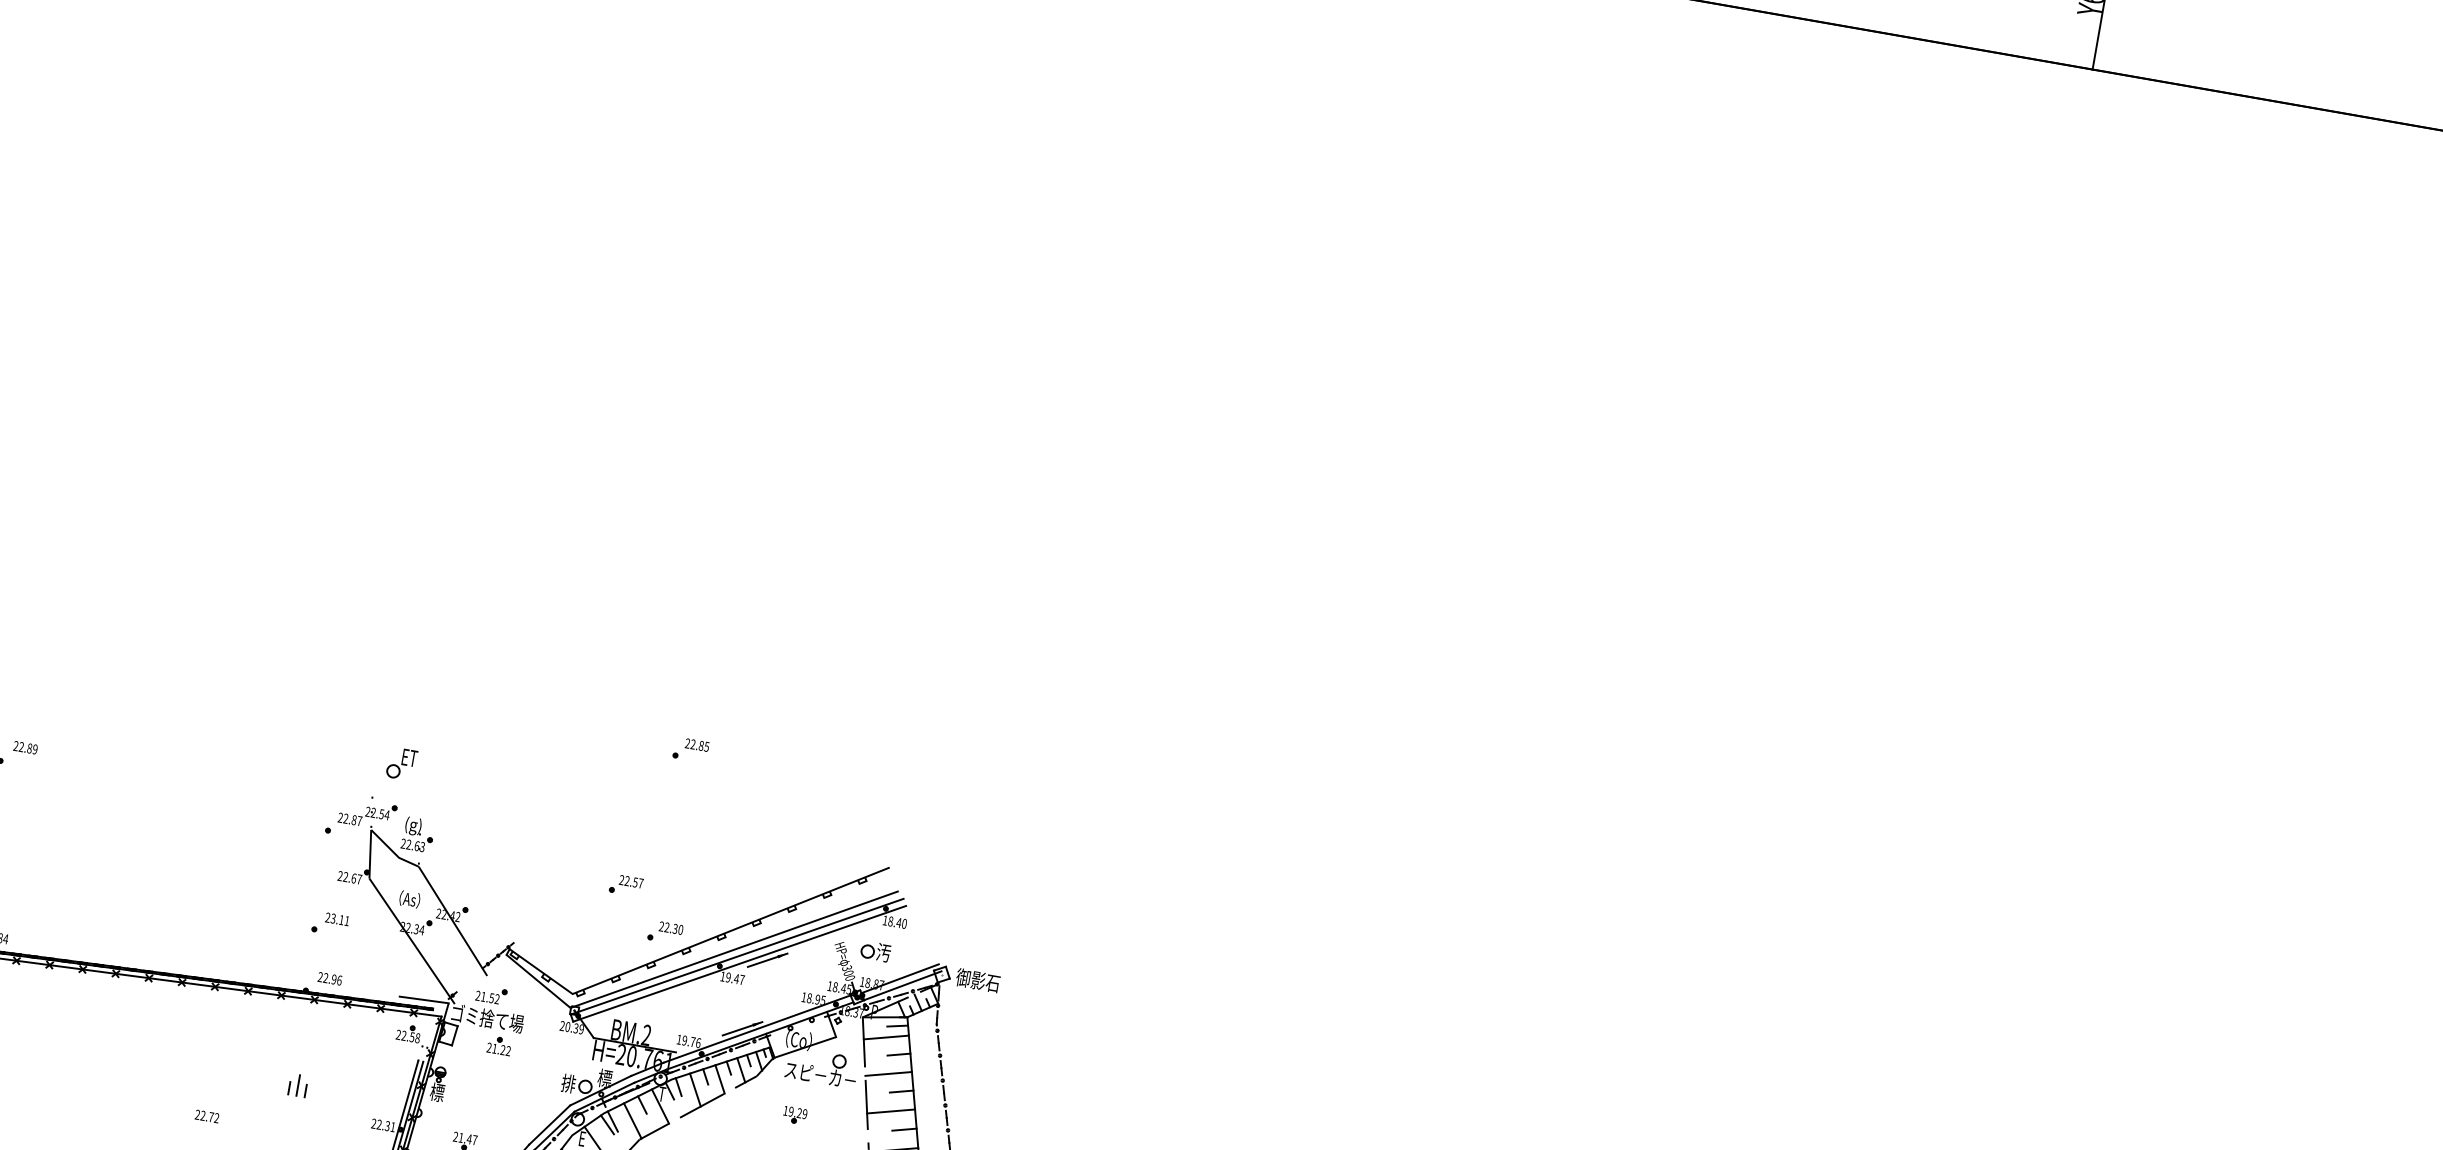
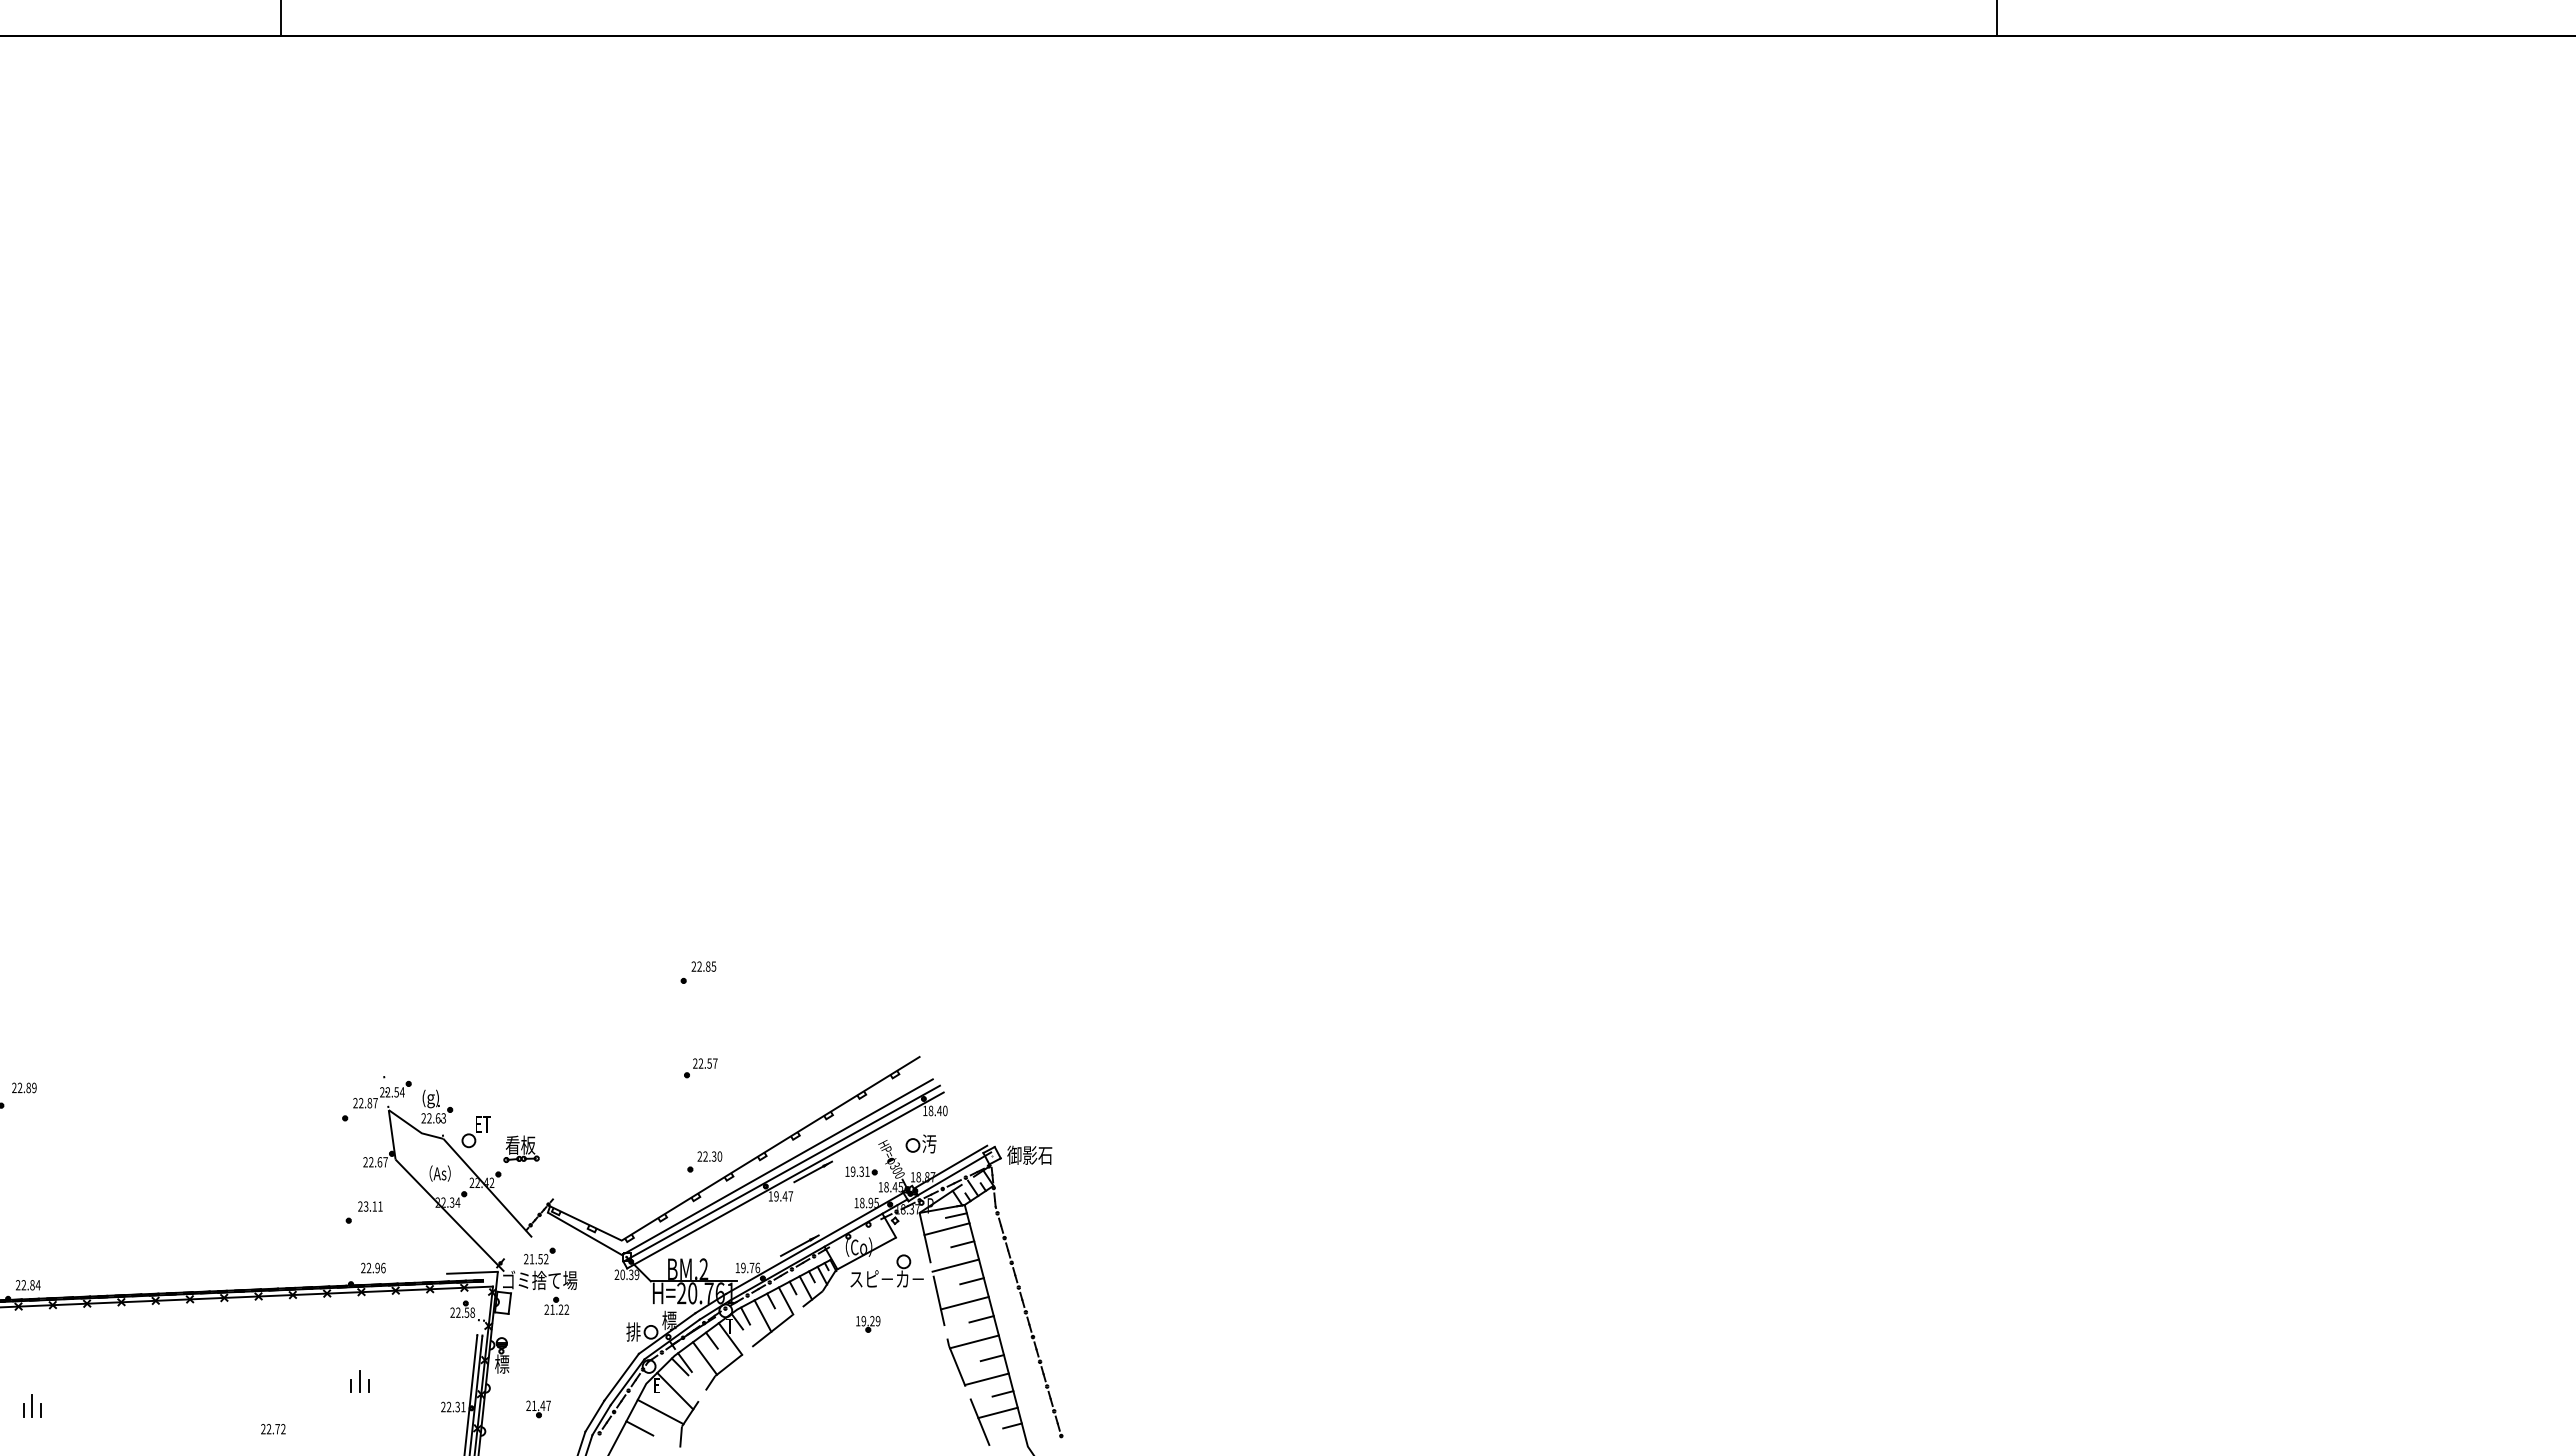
part: (401, 764) -> (475, 1132), moved
part: (625, 885) -> (700, 1068), moved
part: (491, 889) -> (521, 1148), added
part: (814, 967) -> (861, 1171), added

